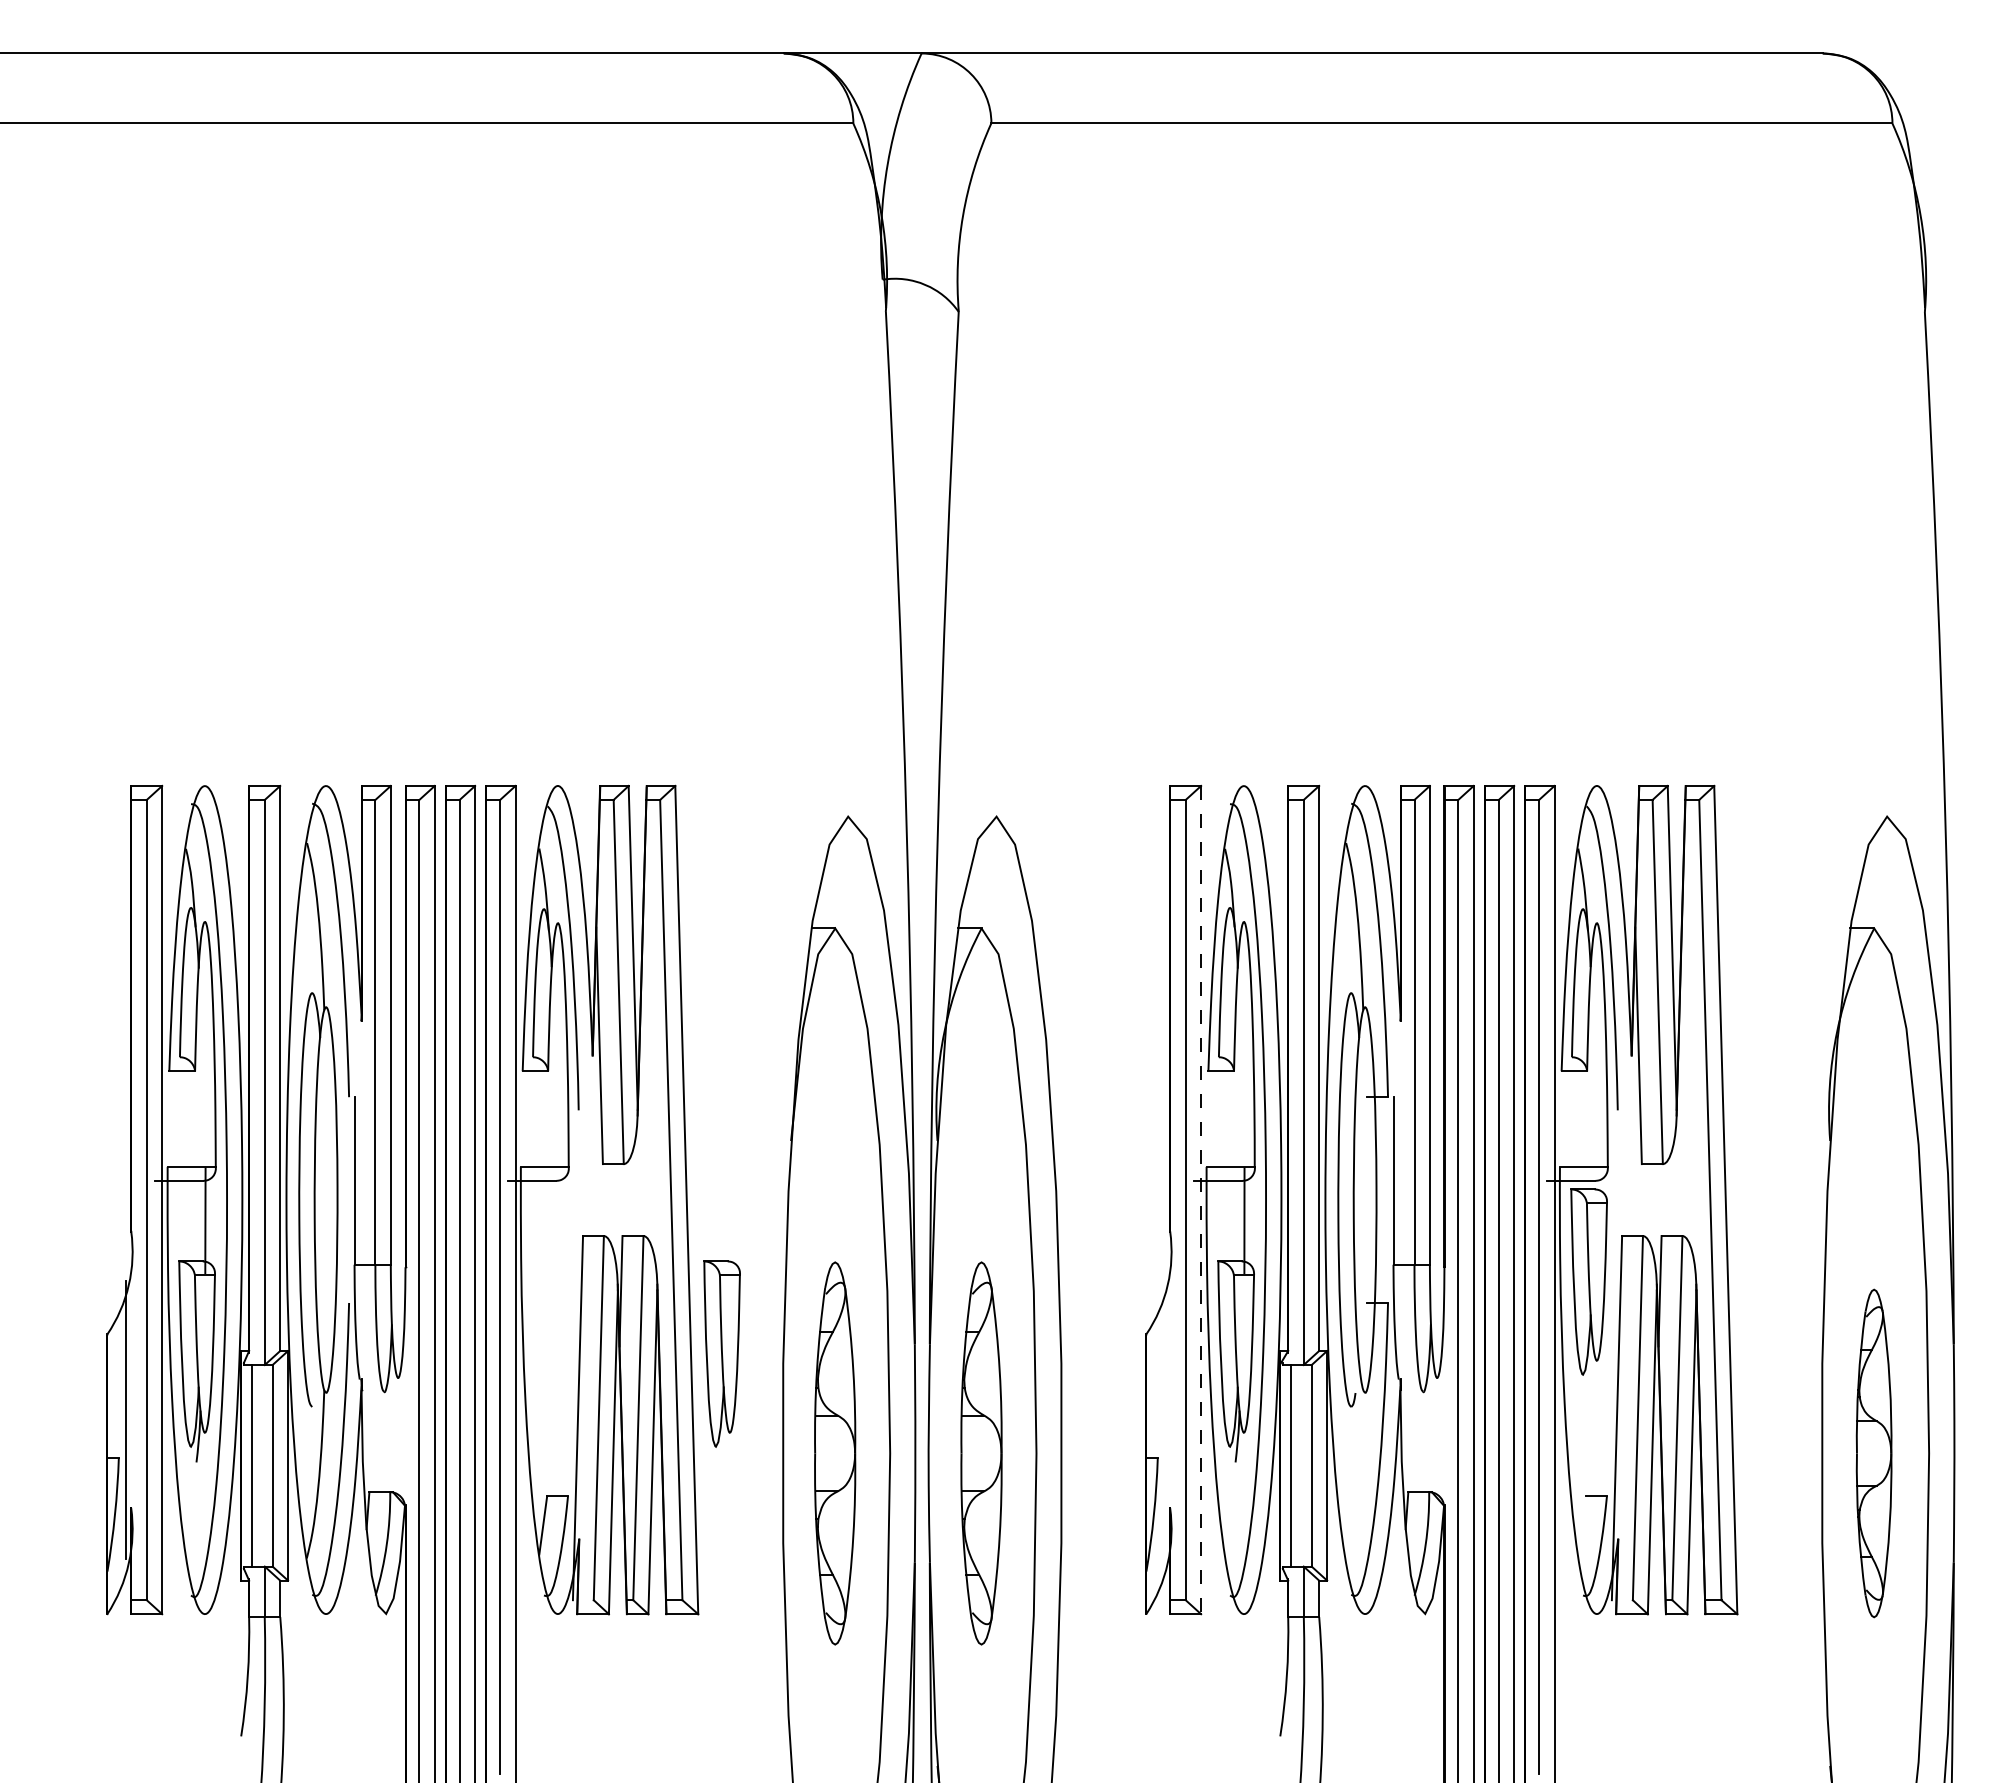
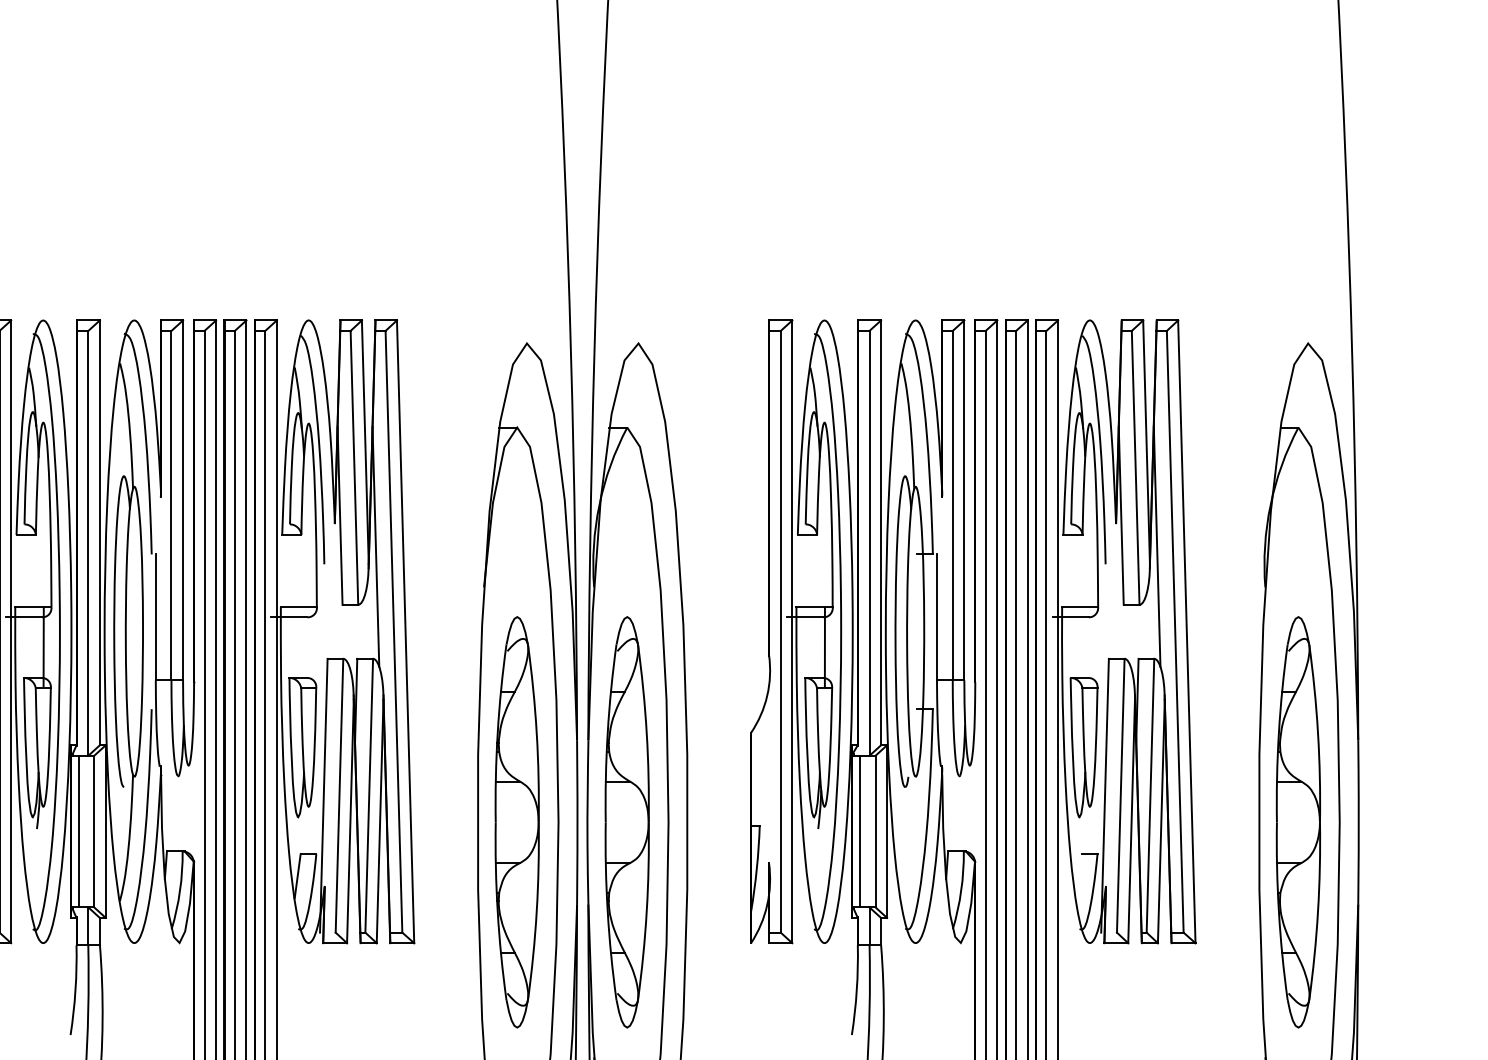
line: (646, 1086) -> (375, 546), added
line: (1685, 1086) -> (1156, 546), added
line: (1201, 1200) -> (792, 632), dashed -> solid
part: (1588, 1281) -> (1083, 747), moved
part: (721, 1353) -> (302, 747), moved
part: (834, 1453) -> (516, 822), size x1.43
part: (981, 1453) -> (627, 822), size x1.43
part: (1873, 1453) -> (1297, 822), size x1.67

